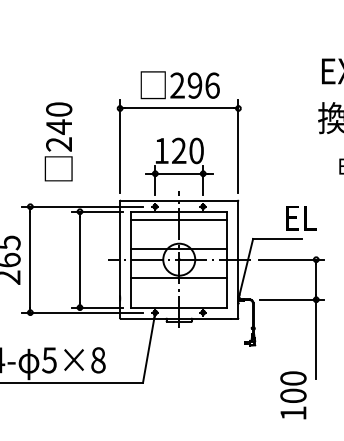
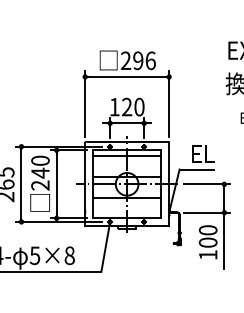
text: (58, 141) -> (40, 183), moved
text: (301, 218) -> (203, 154), moved
text: (293, 395) -> (208, 242), moved

